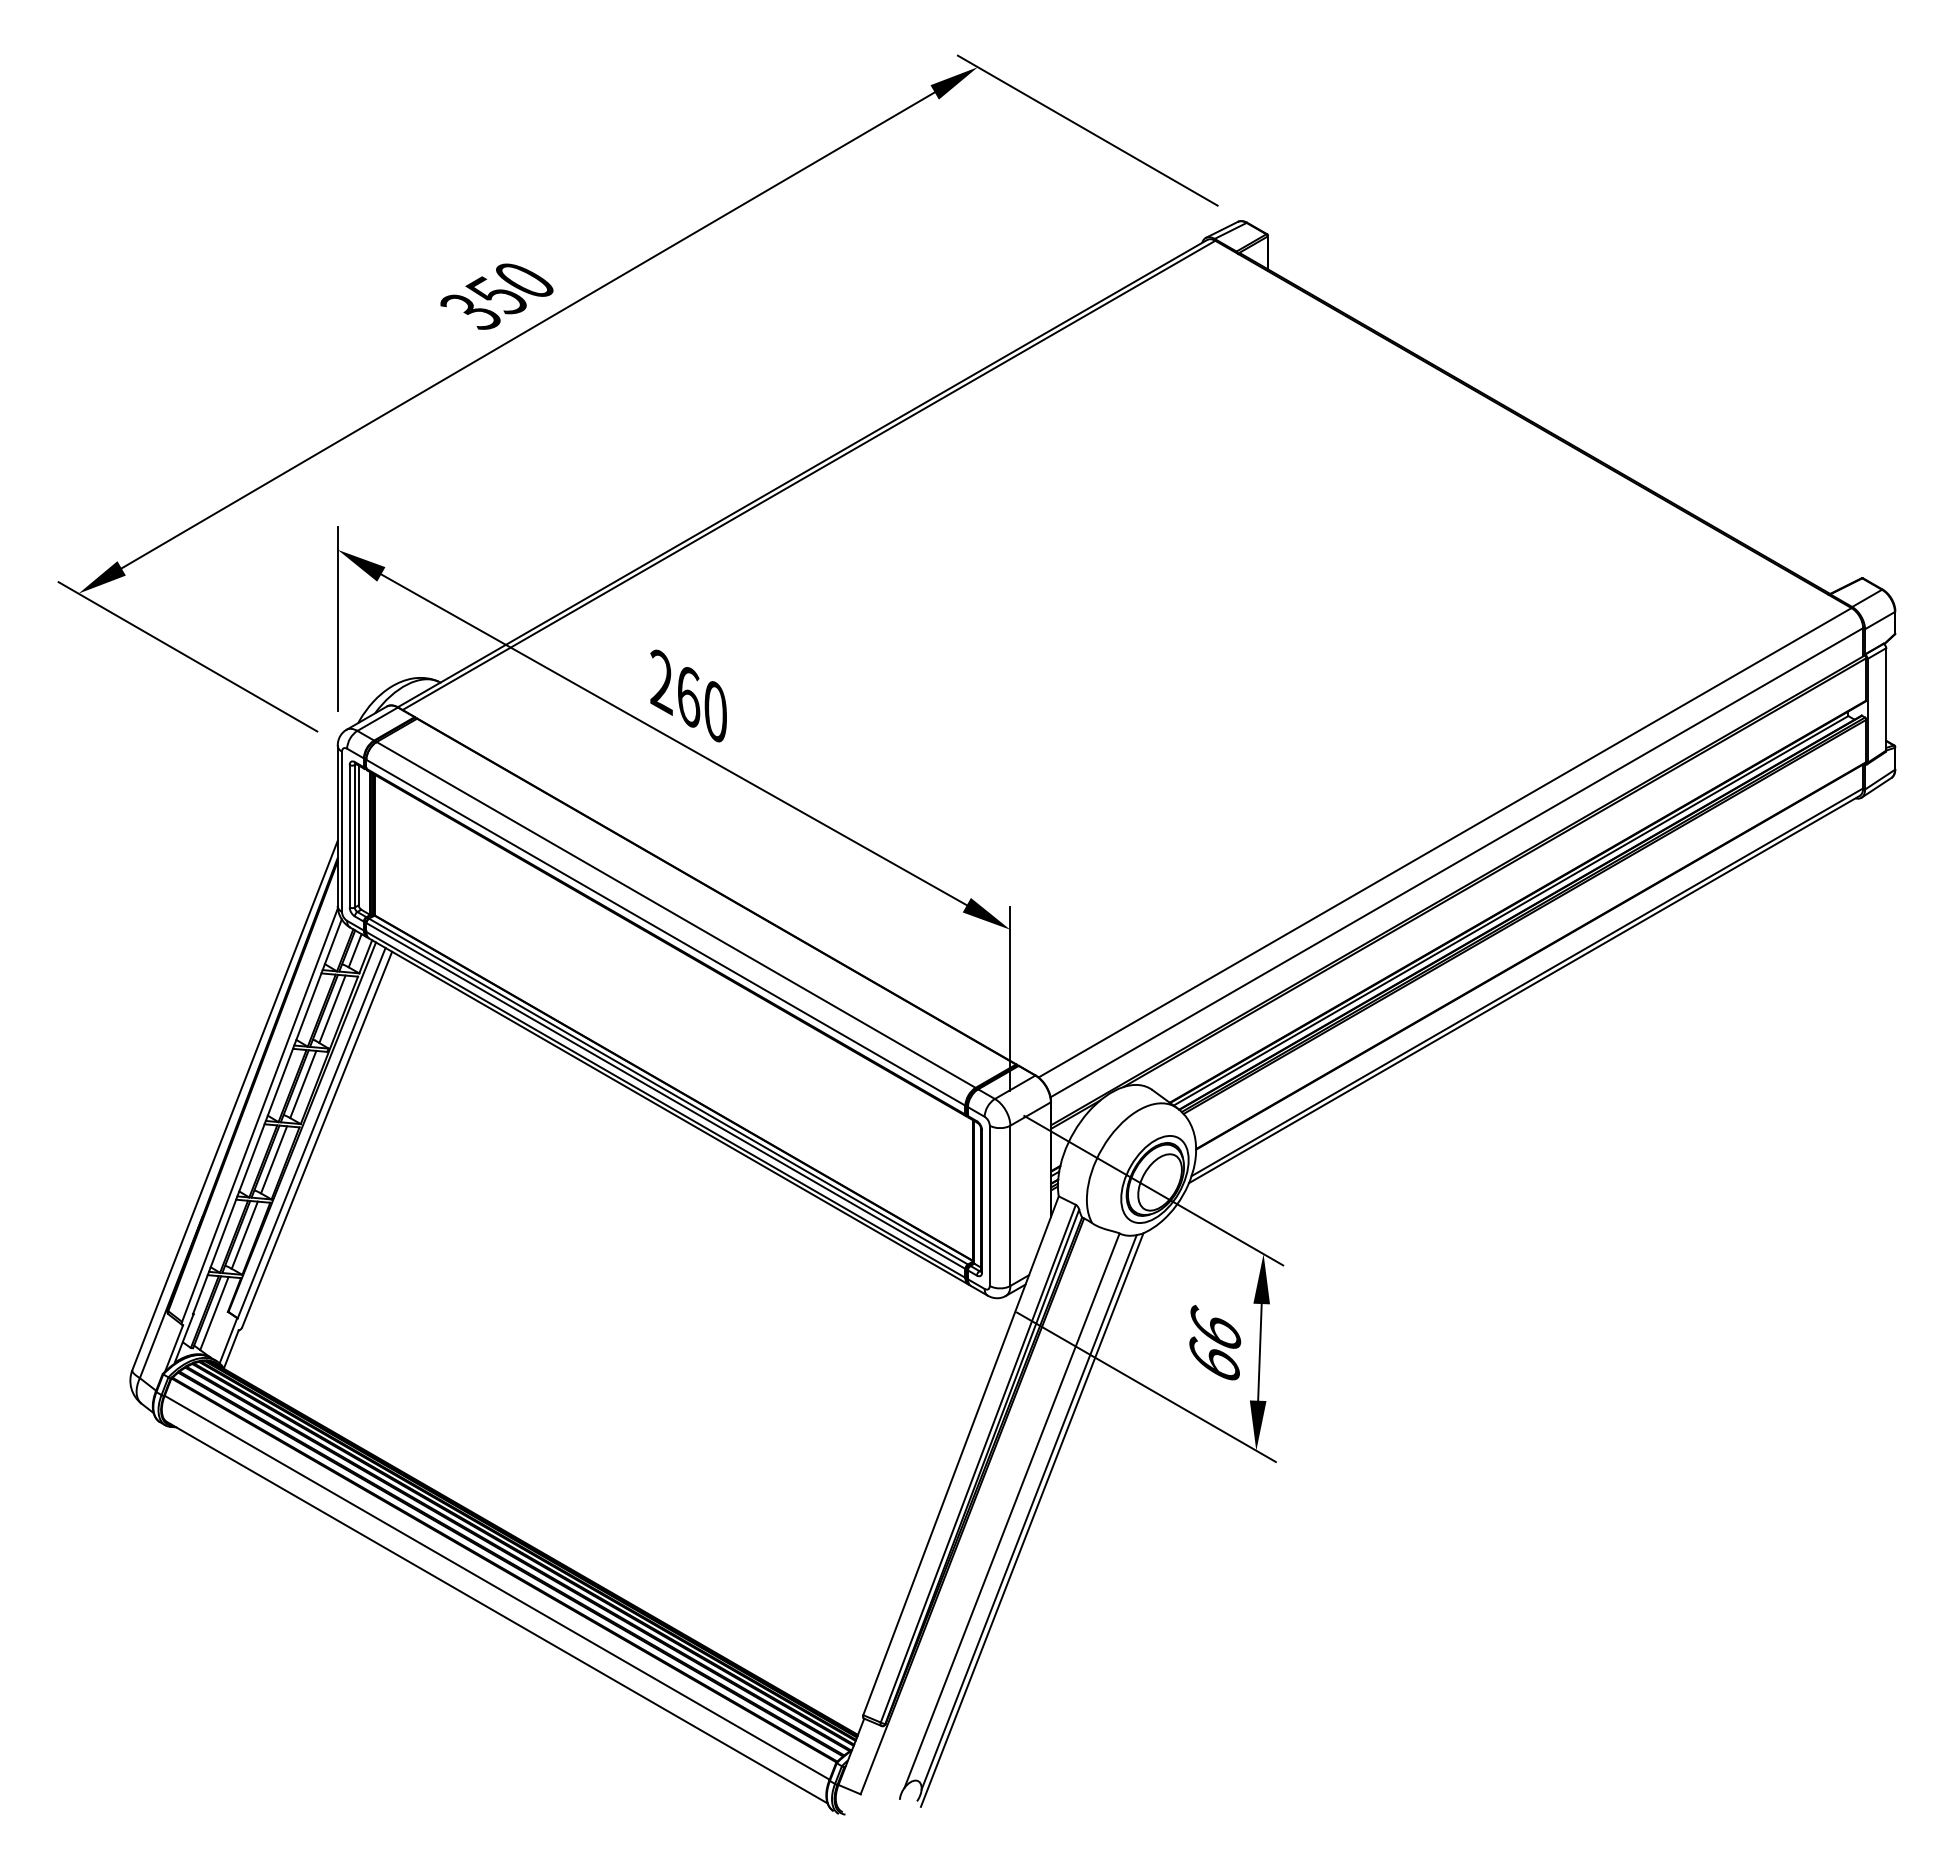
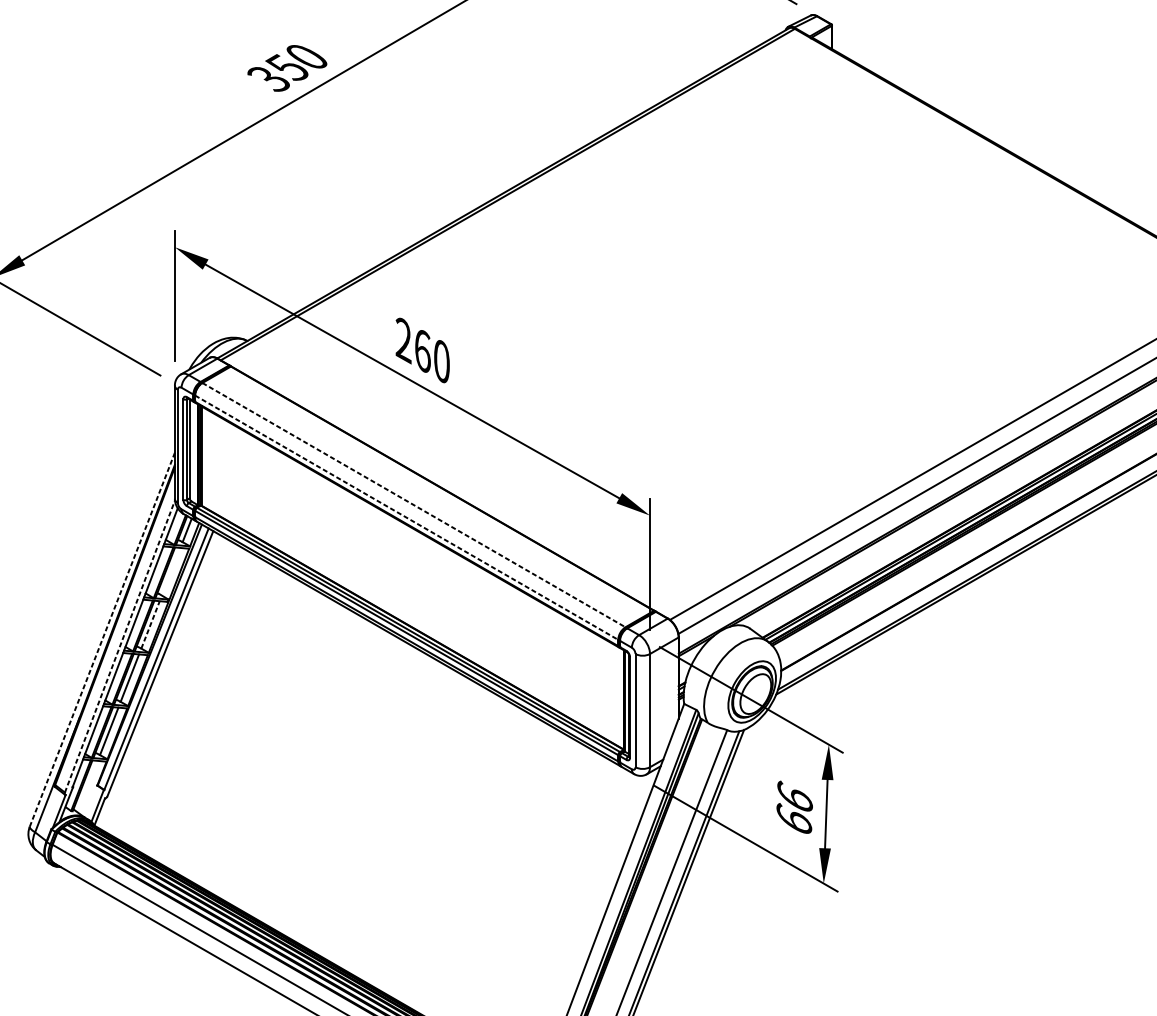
line: (676, 914) -> (414, 504), solid -> dashed
line: (665, 932) -> (406, 517), solid -> dashed
line: (332, 1009) -> (171, 571), removed
line: (303, 1084) -> (150, 624), solid -> dashed
line: (235, 1105) -> (102, 639), solid -> dashed
line: (259, 1115) -> (119, 646), solid -> dashed
line: (214, 1313) -> (87, 786), removed

